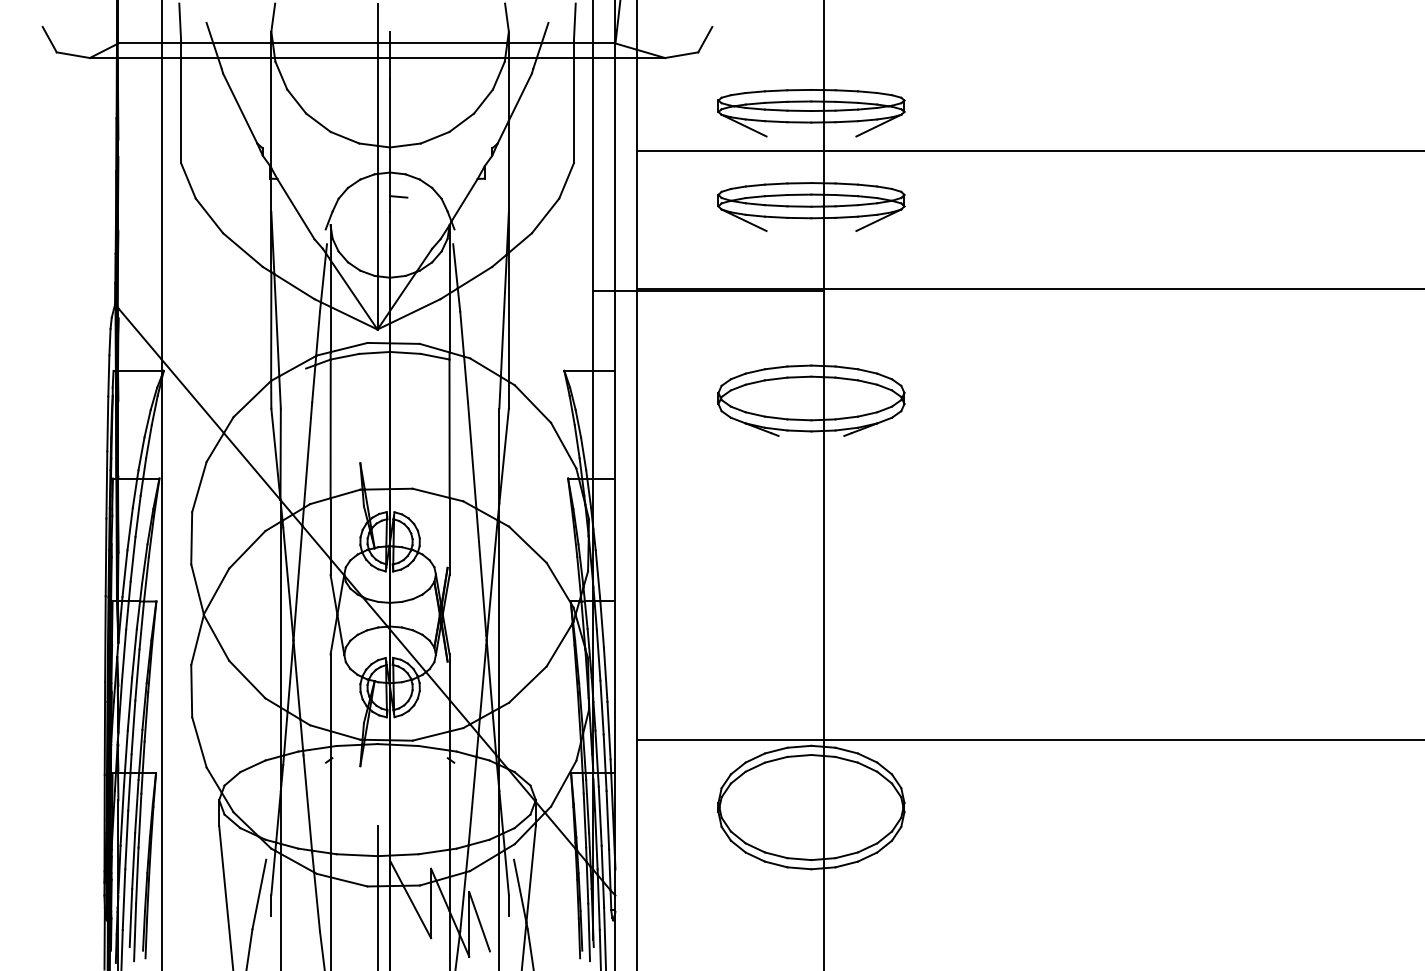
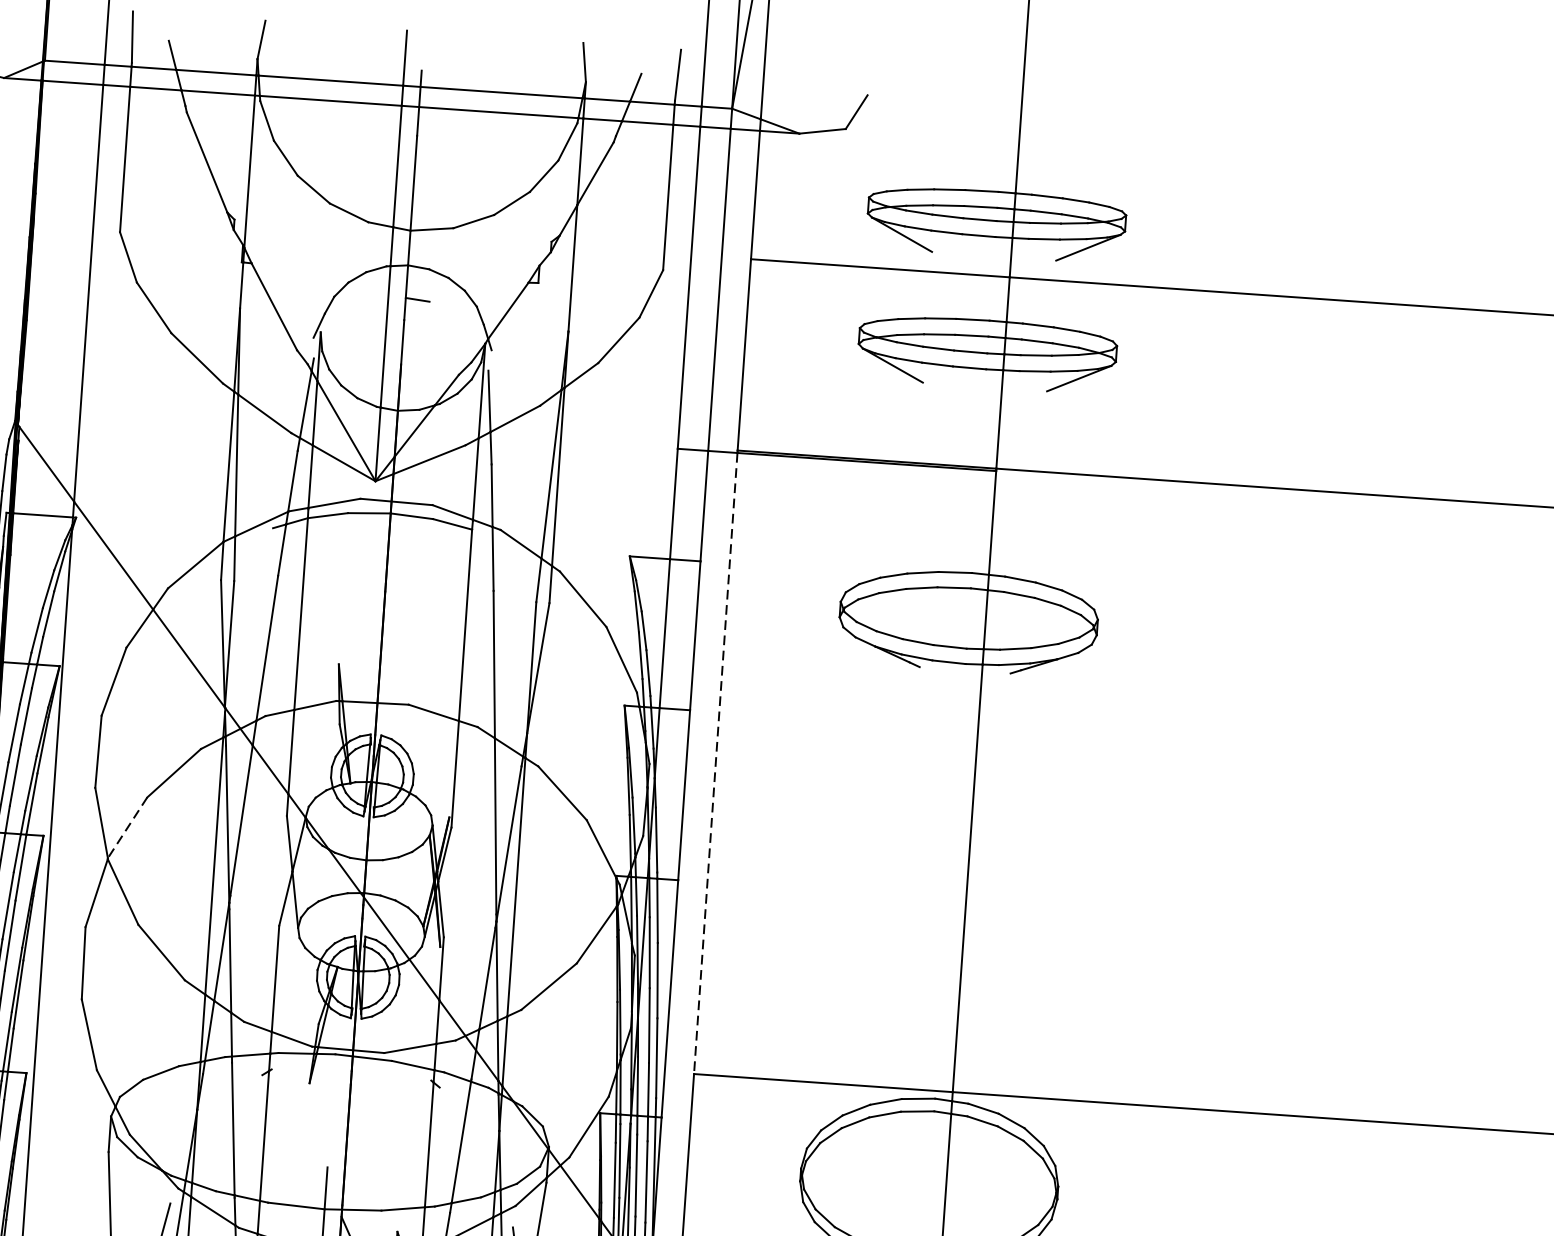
line: (636, 515) -> (715, 763), solid -> dashed
line: (216, 591) -> (127, 827), solid -> dashed

